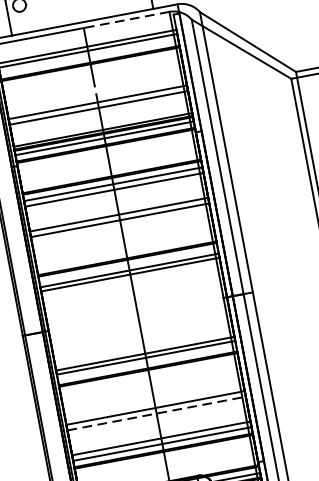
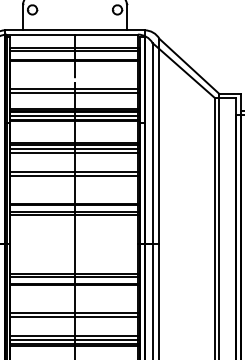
line: (125, 20) -> (105, 34), dashed -> solid
line: (157, 413) -> (75, 317), dashed -> solid

